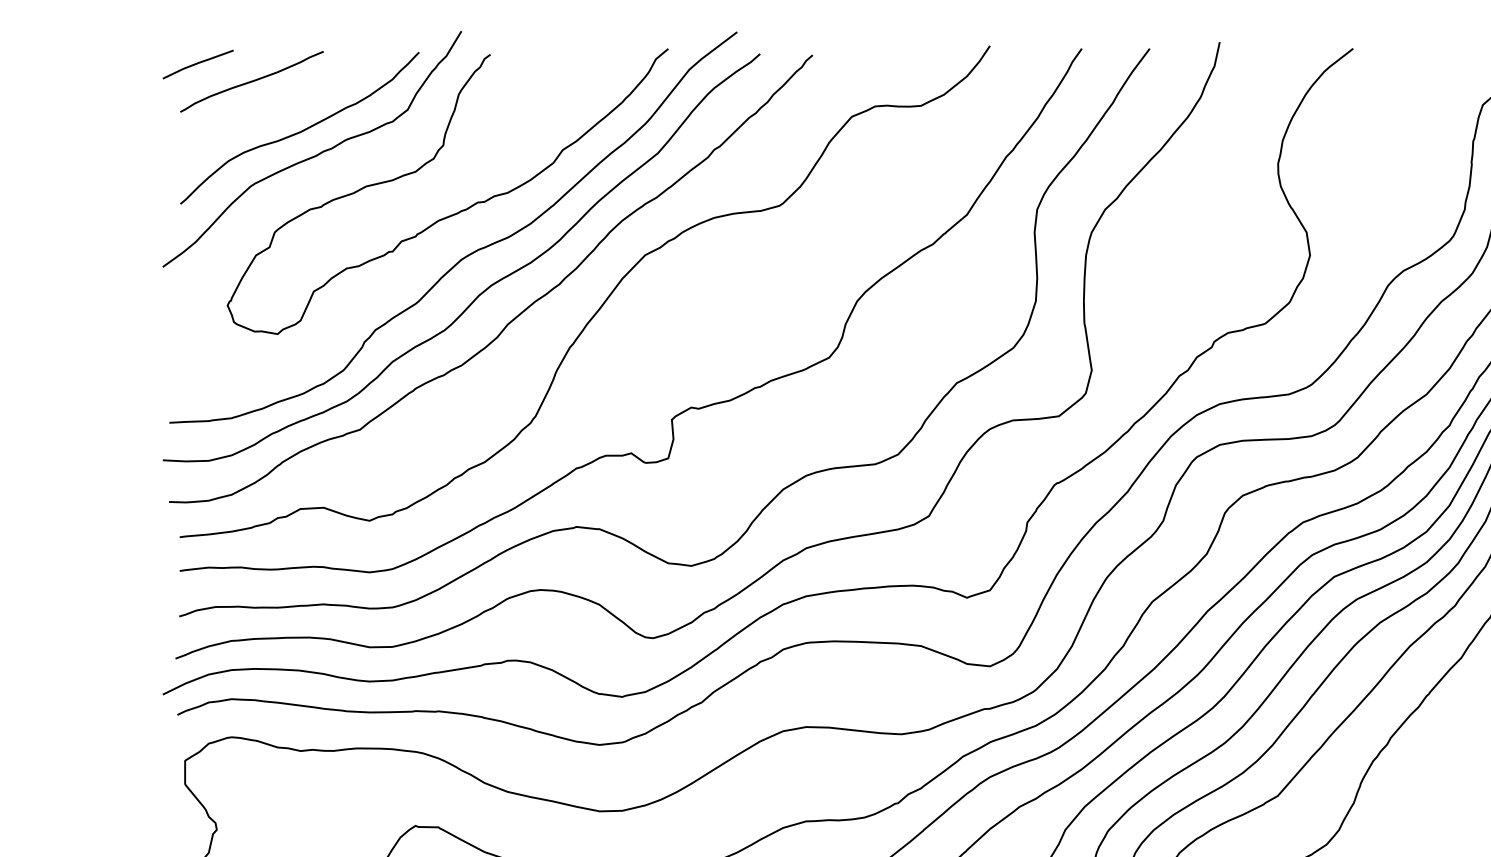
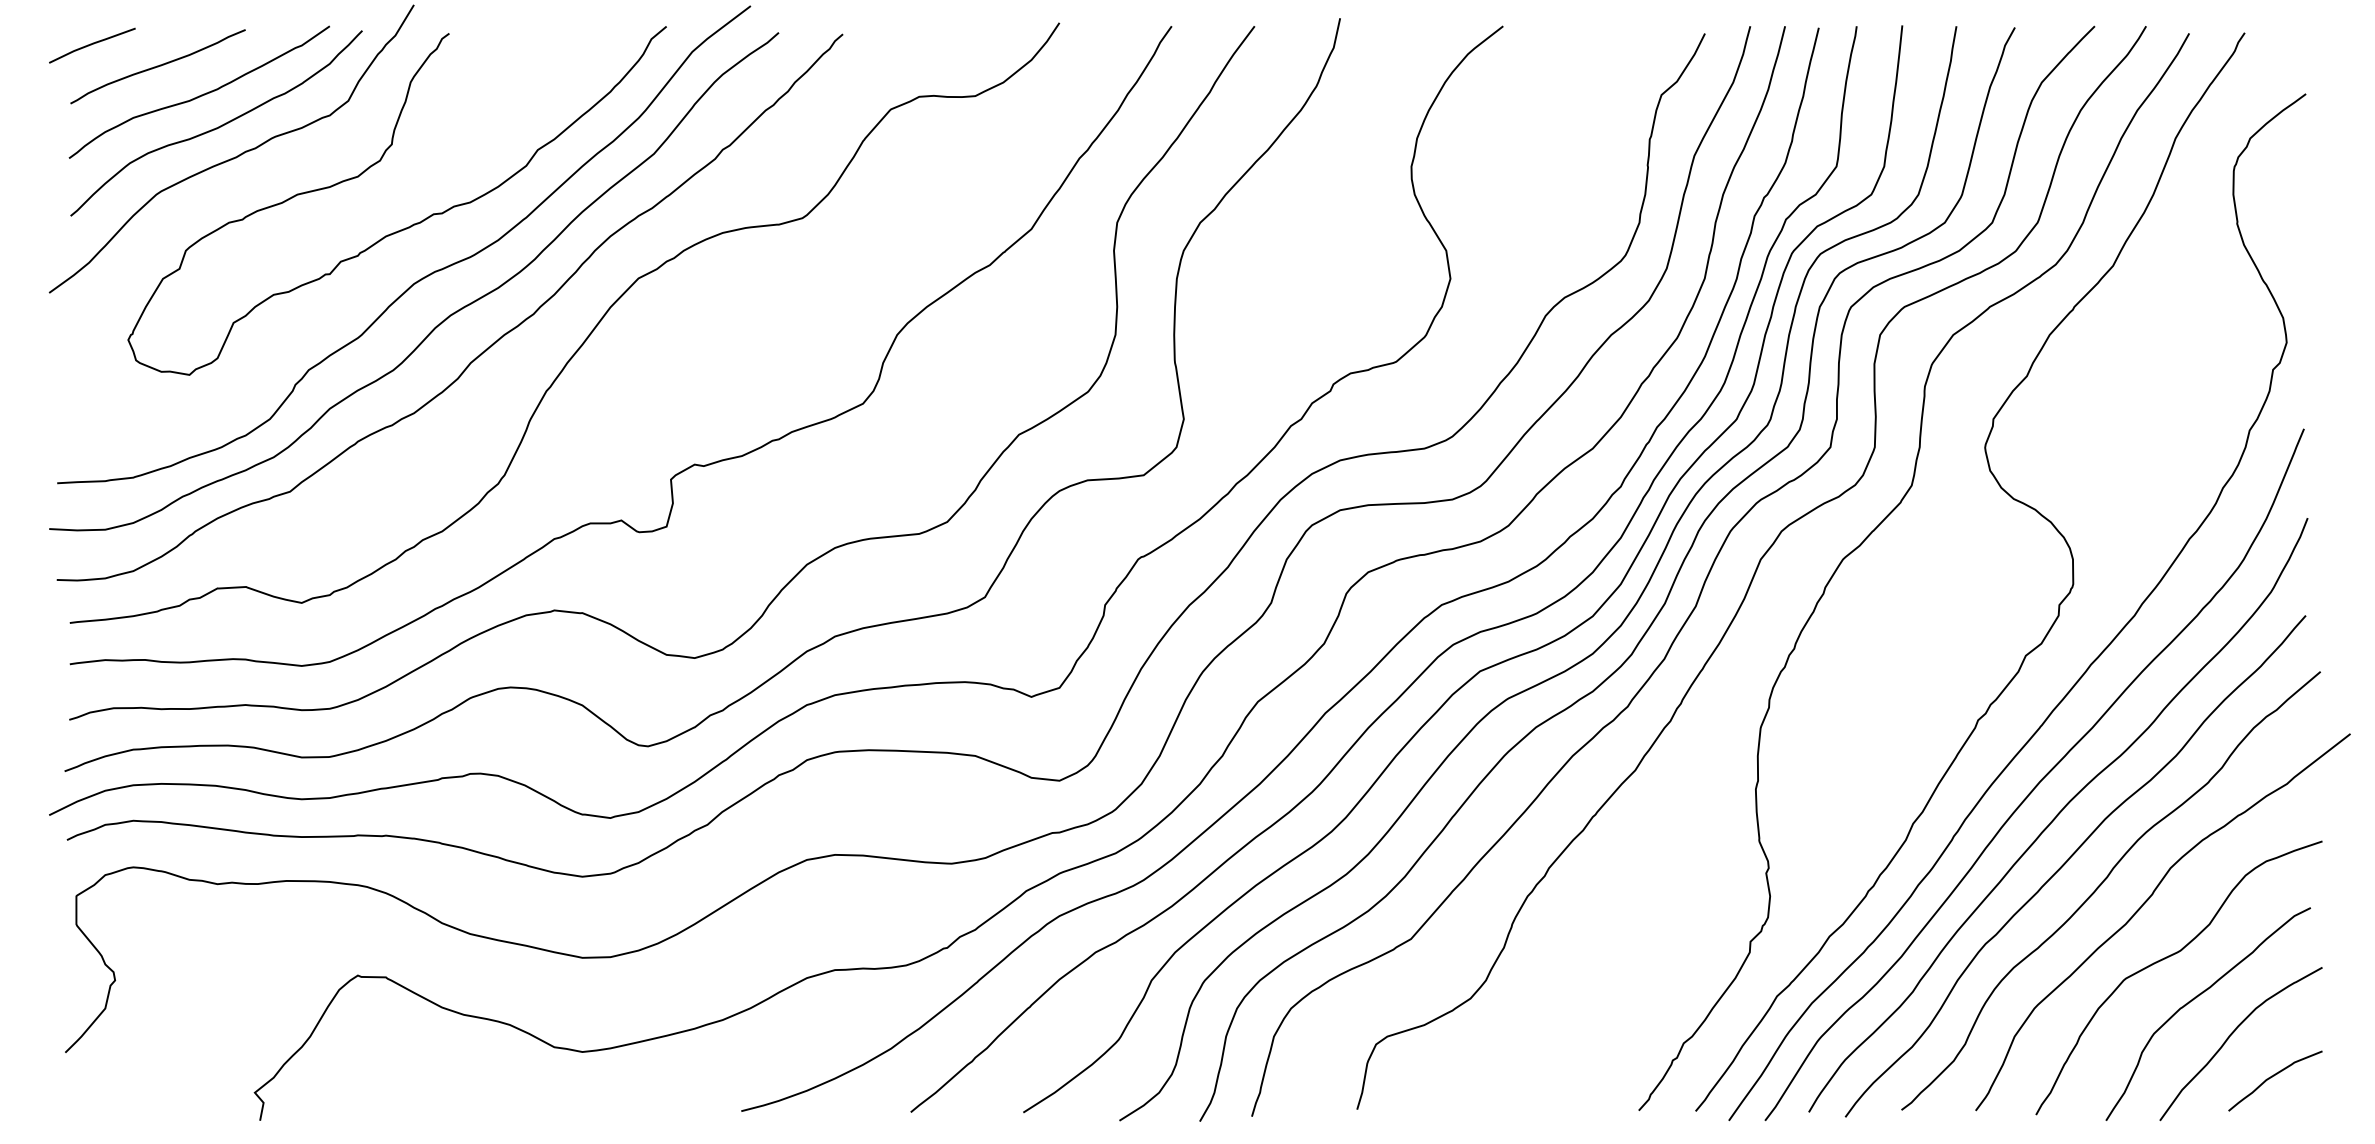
curve: (285, 105) -> (199, 95), added

